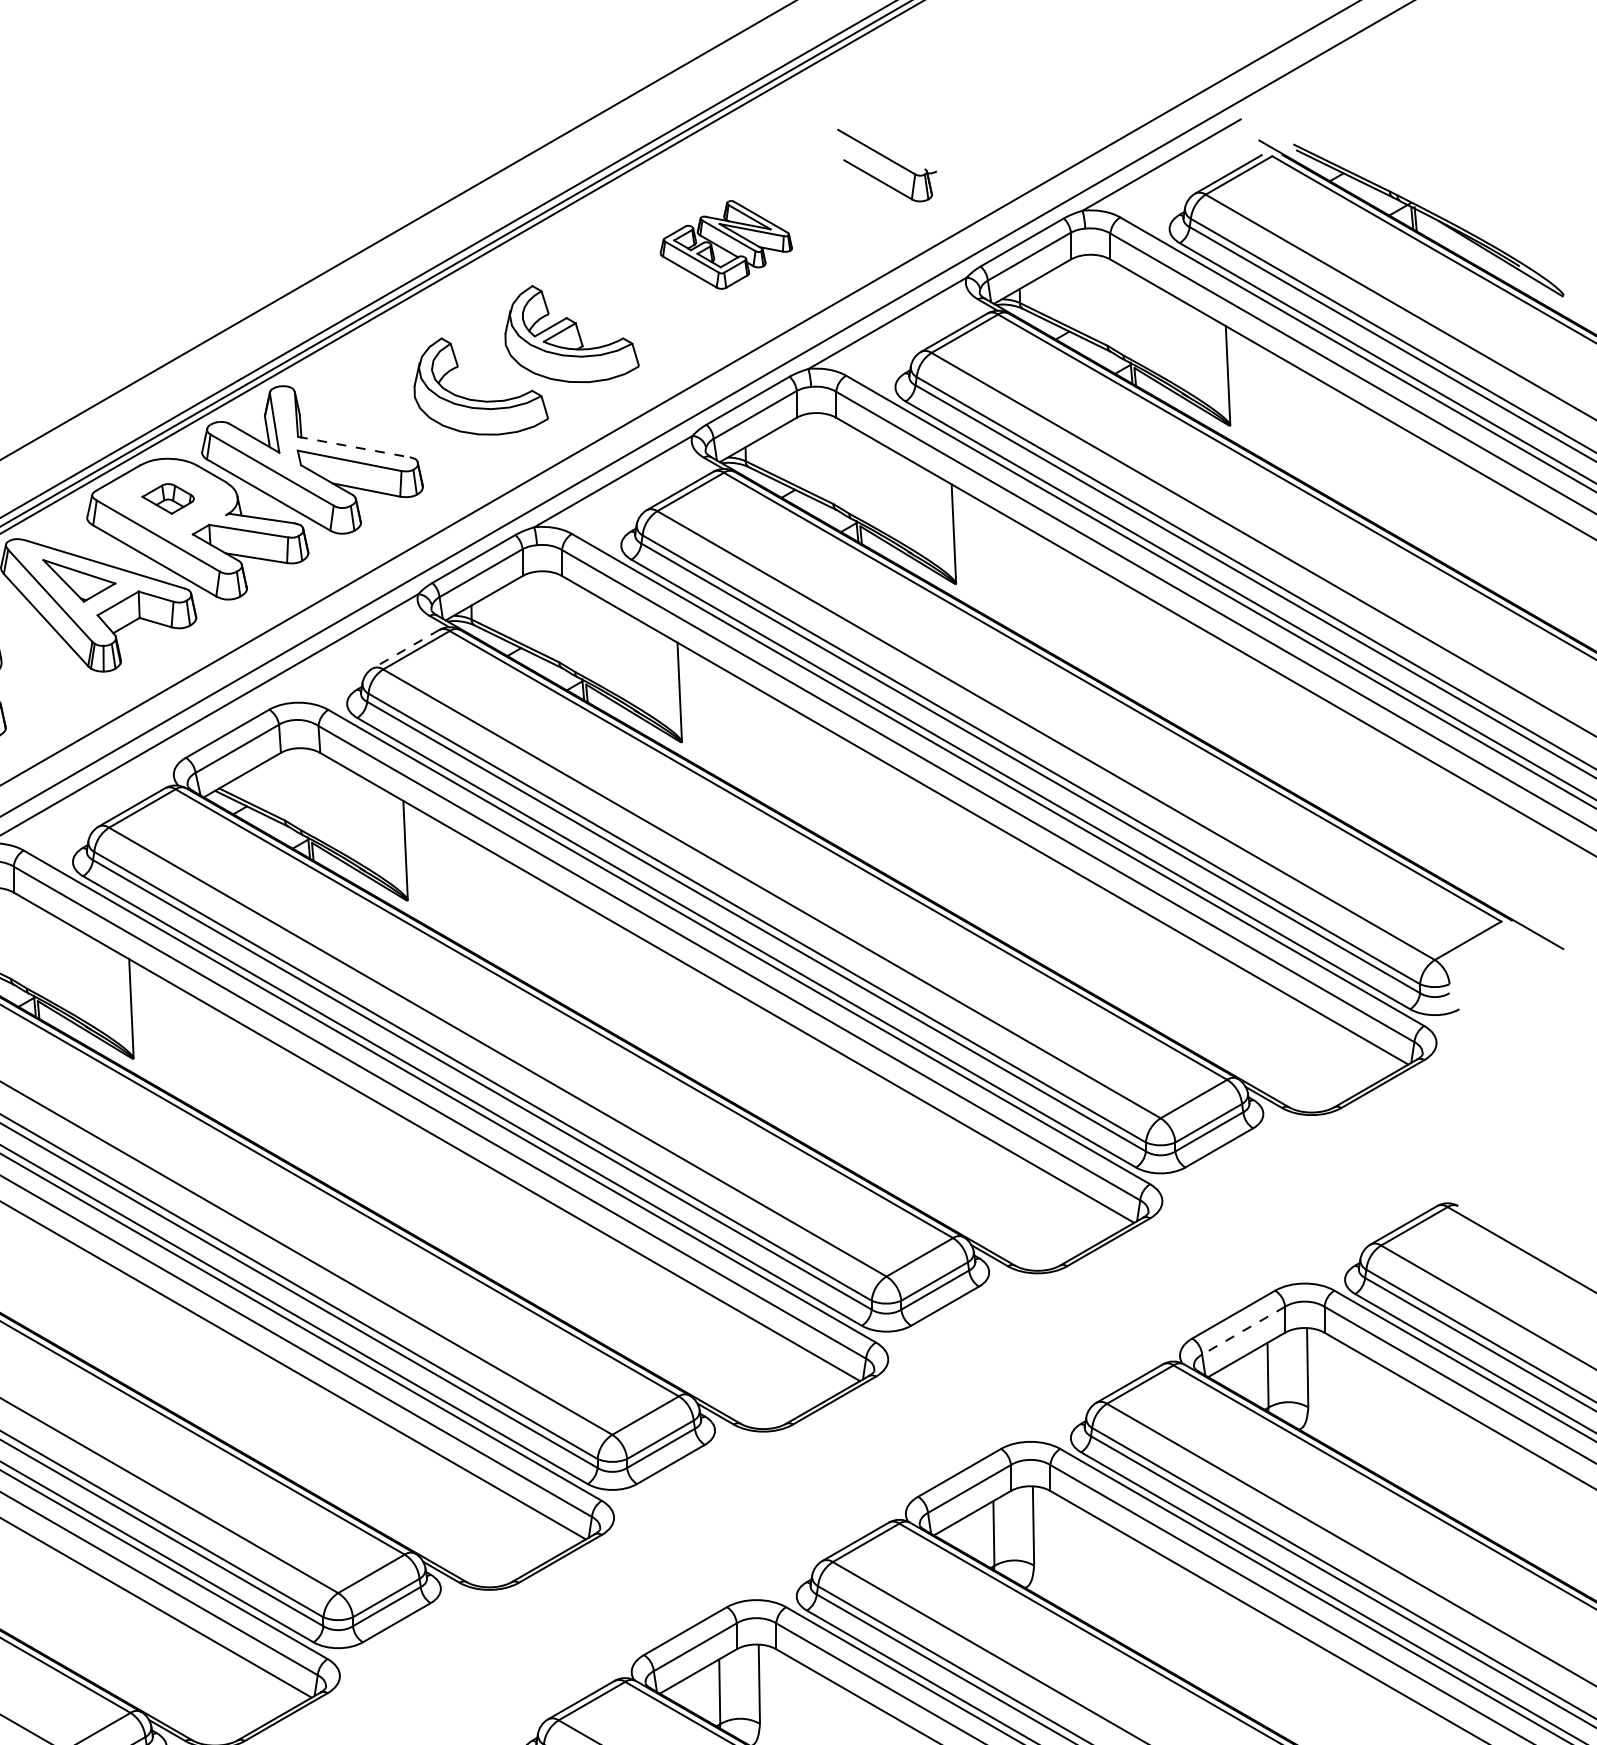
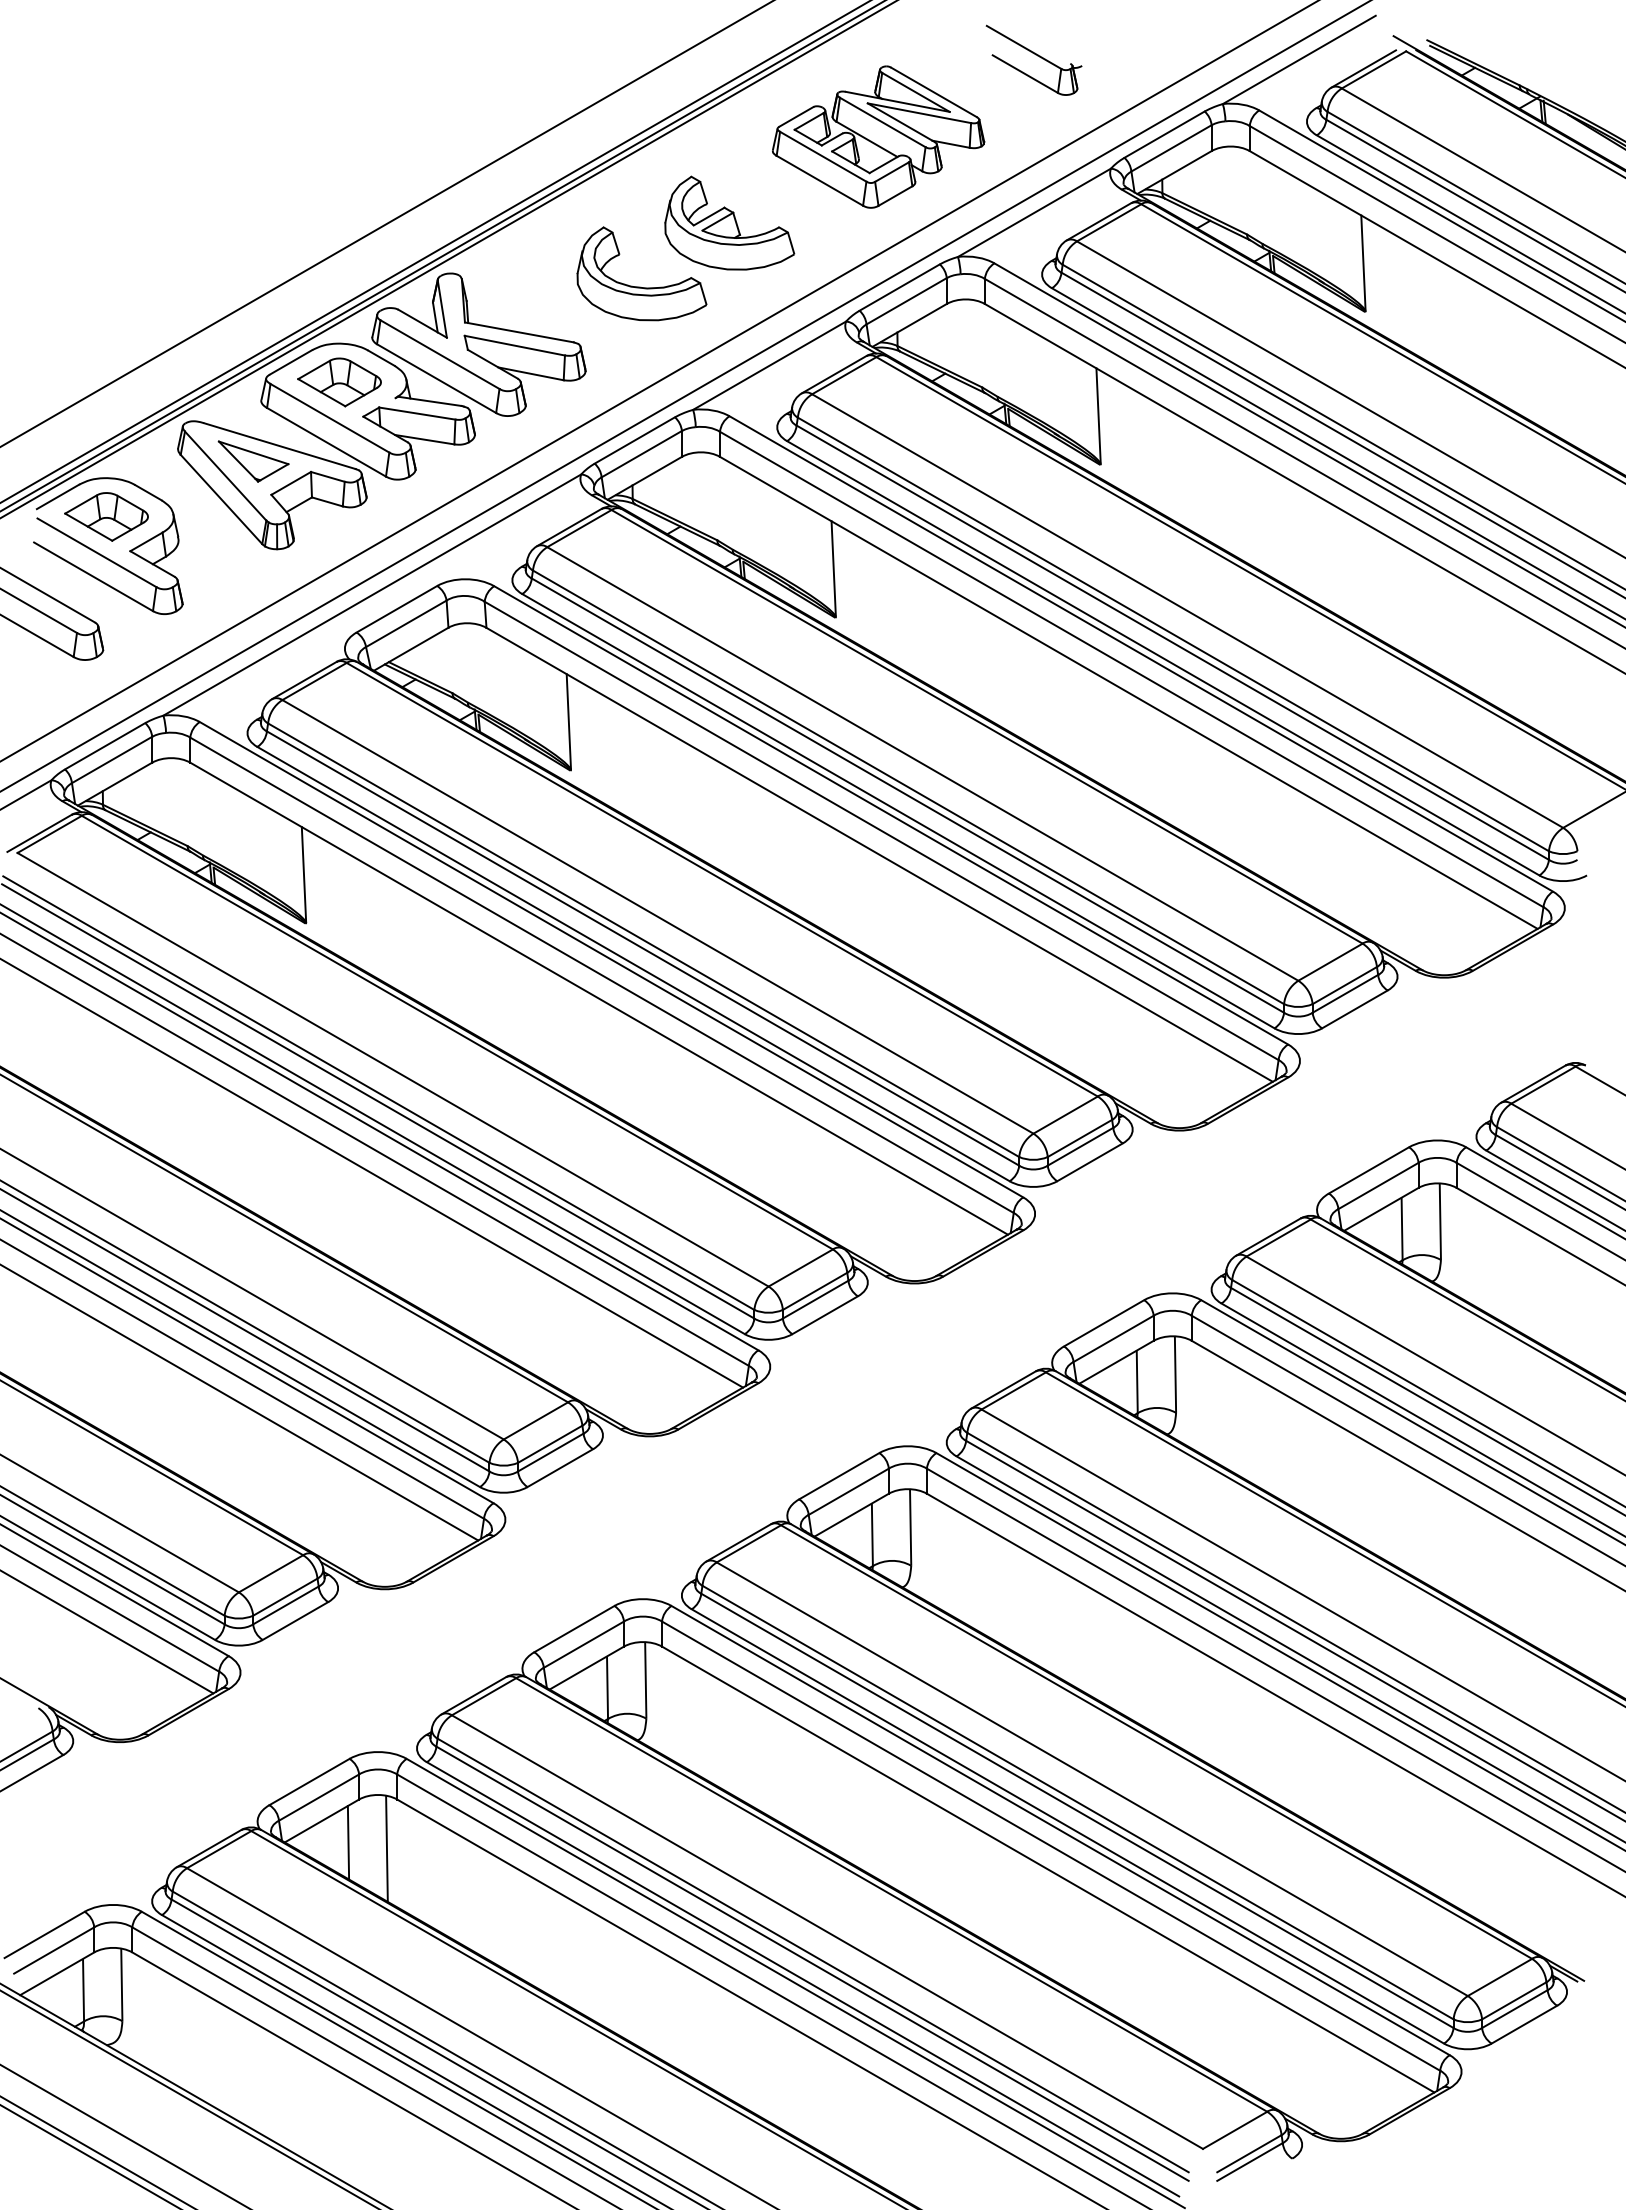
part: (726, 244) -> (878, 136), size x1.67
line: (354, 447) -> (519, 332), dashed -> solid
part: (168, 499) -> (339, 382), size x1.67
line: (405, 649) -> (568, 527), dashed -> solid
line: (1243, 1331) -> (1378, 1186), dashed -> solid

